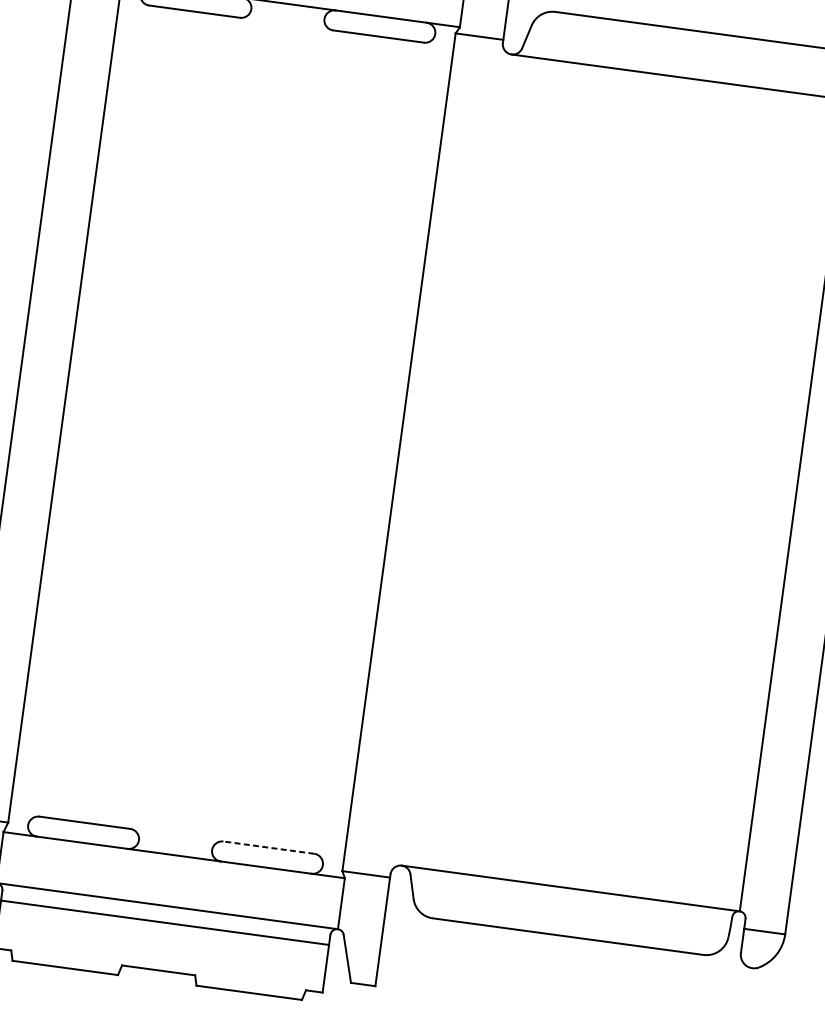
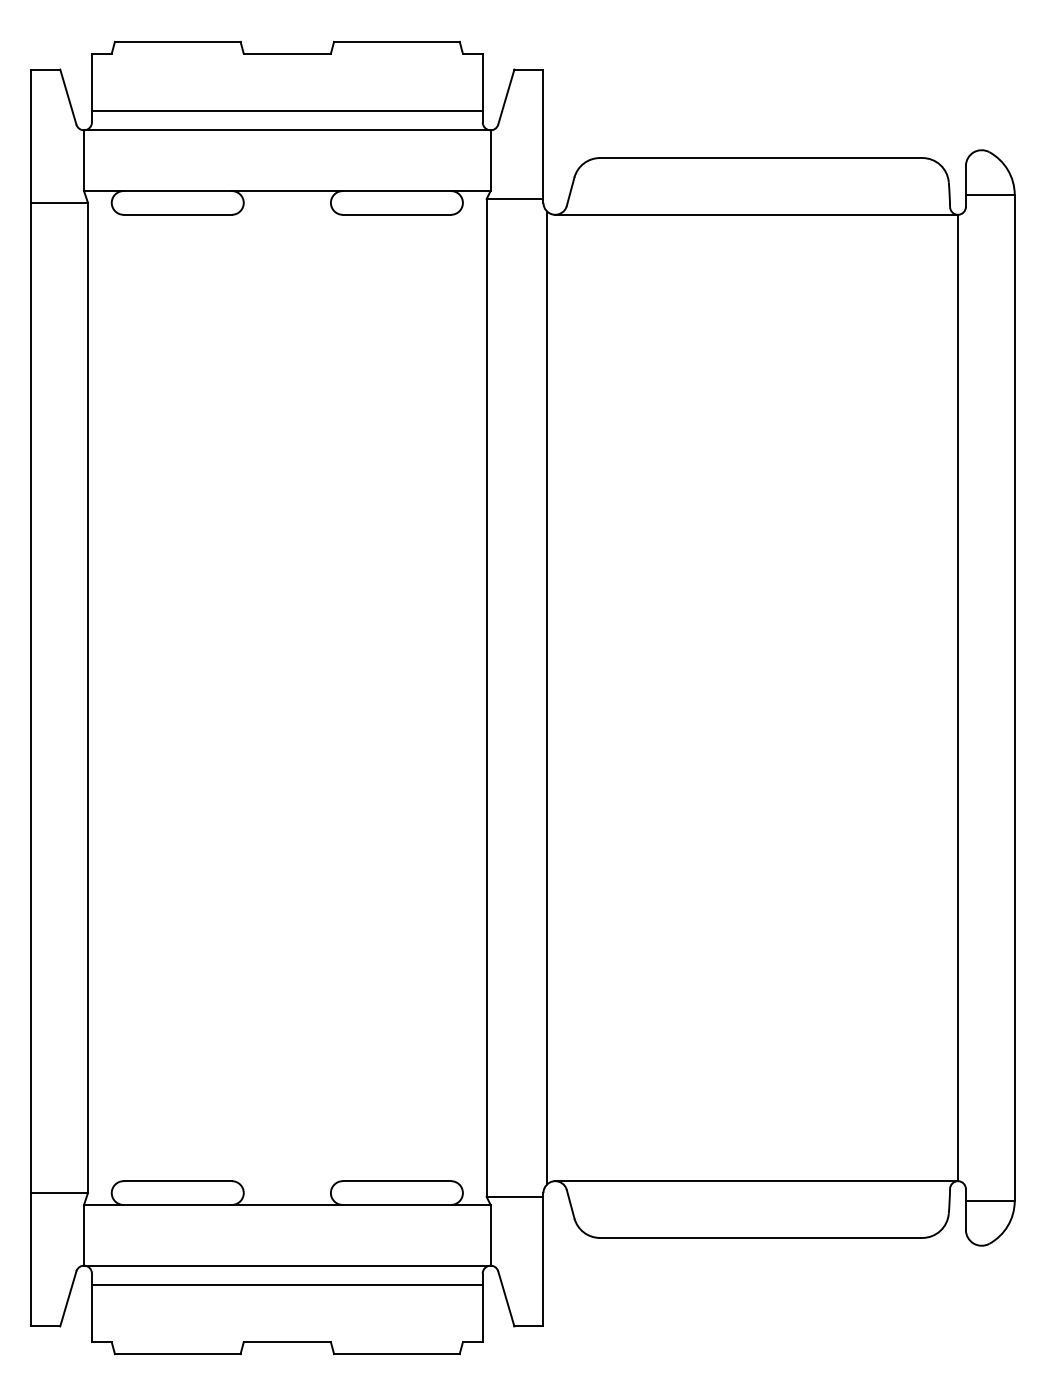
line: (450, 458) -> (547, 697), added
line: (268, 847) -> (396, 1181), dashed -> solid

